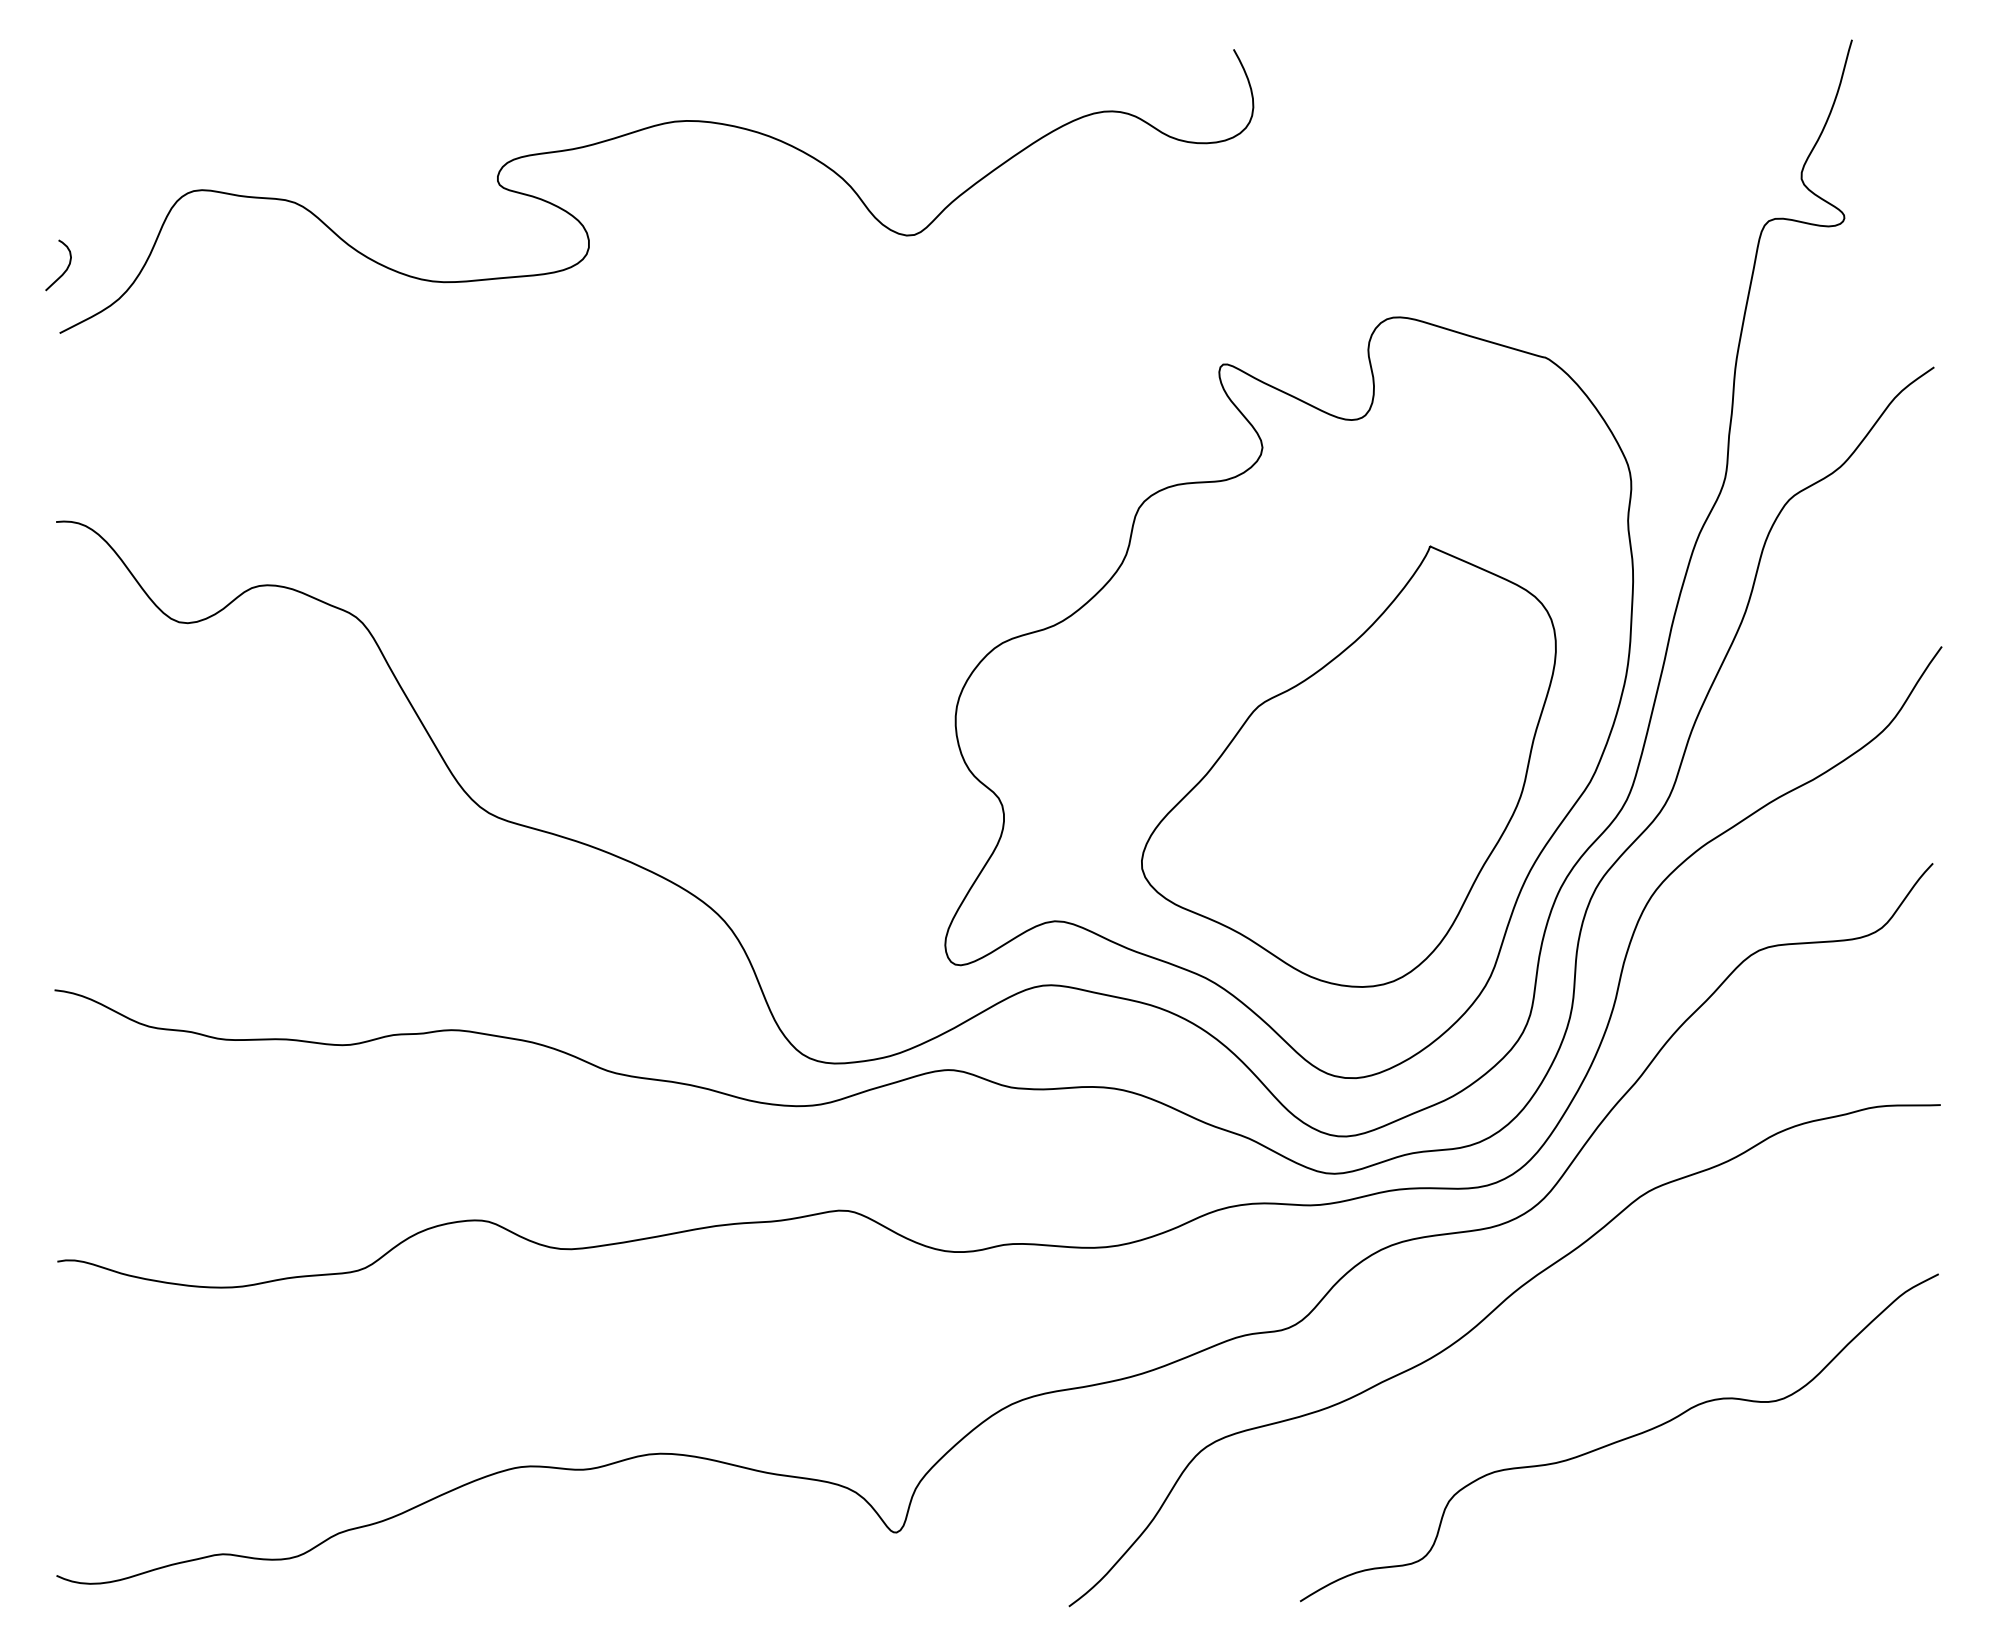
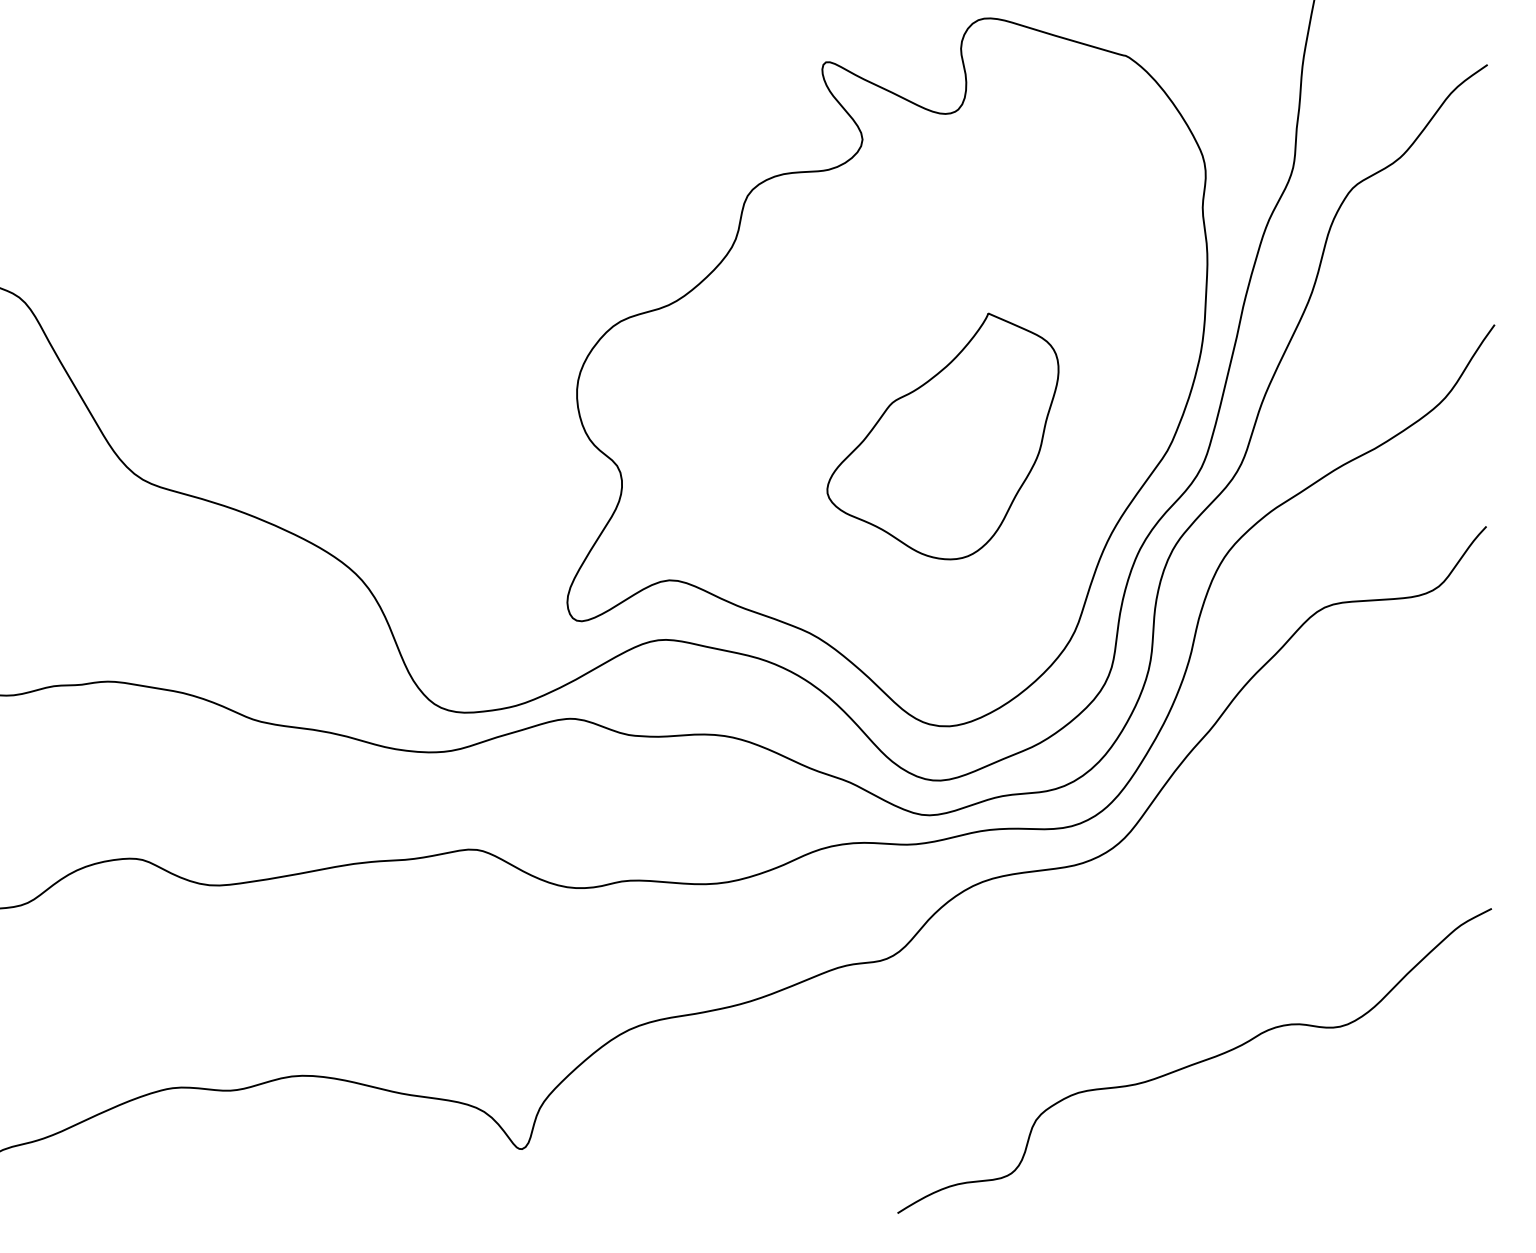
part: (1348, 766) -> (942, 436), size x0.6
curve: (1476, 1327) -> (1061, 958), removed

